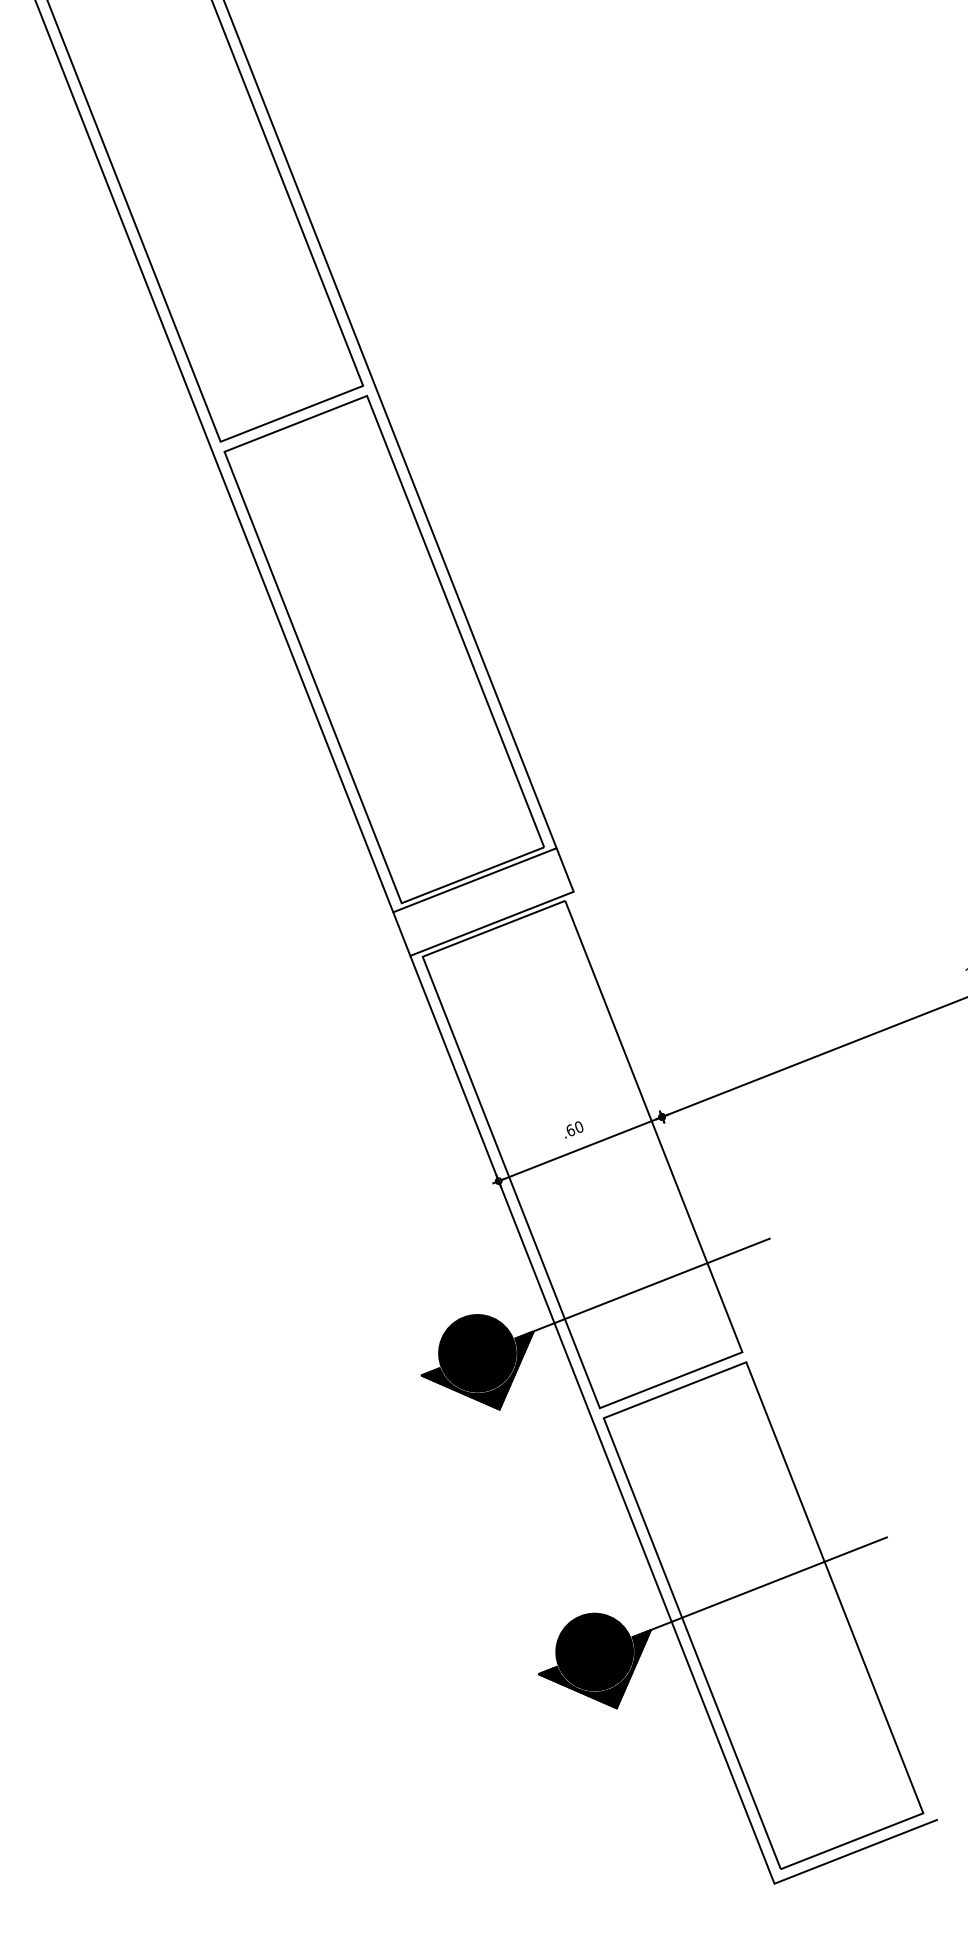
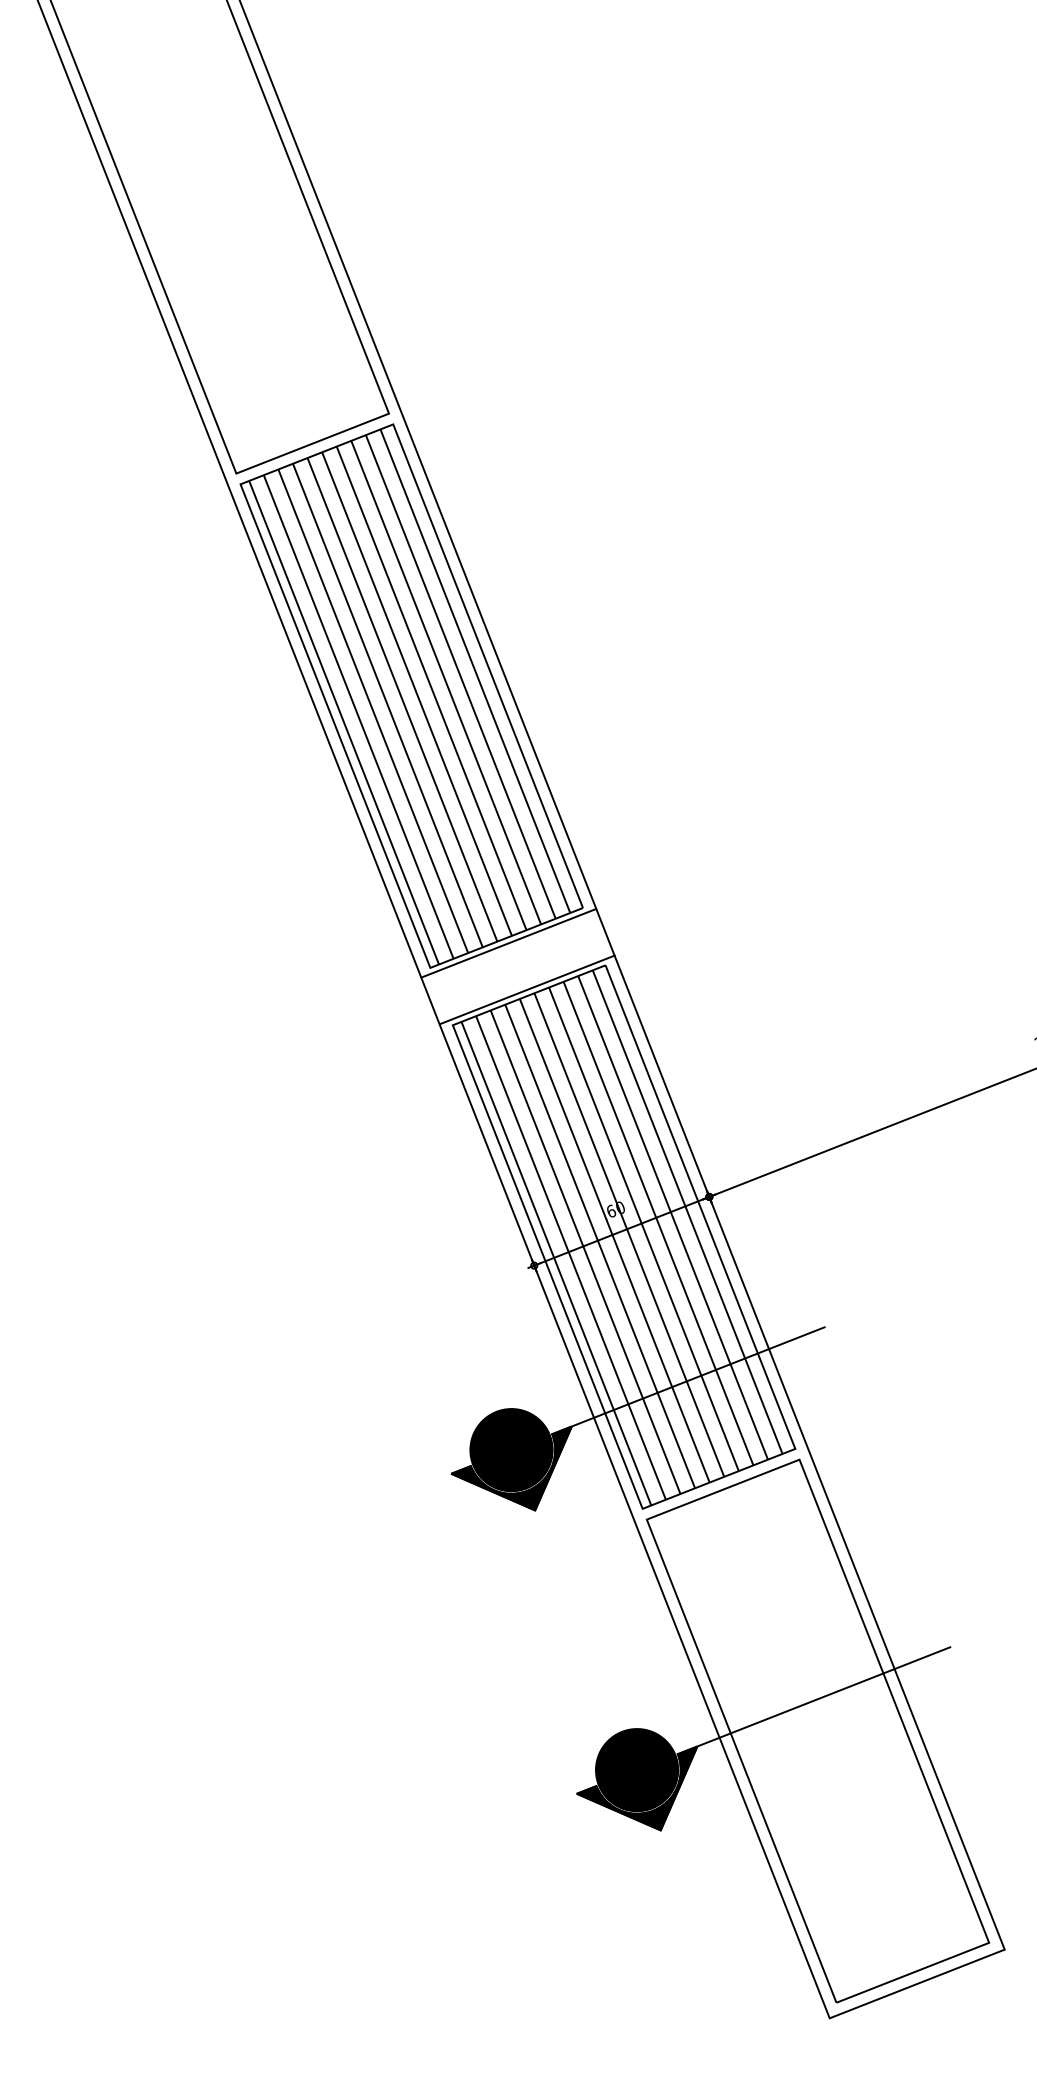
hatch: (382, 650) -> (409, 697), added
hatch: (580, 1155) -> (621, 1238), added
line: (755, 1355) -> (809, 1452), added

